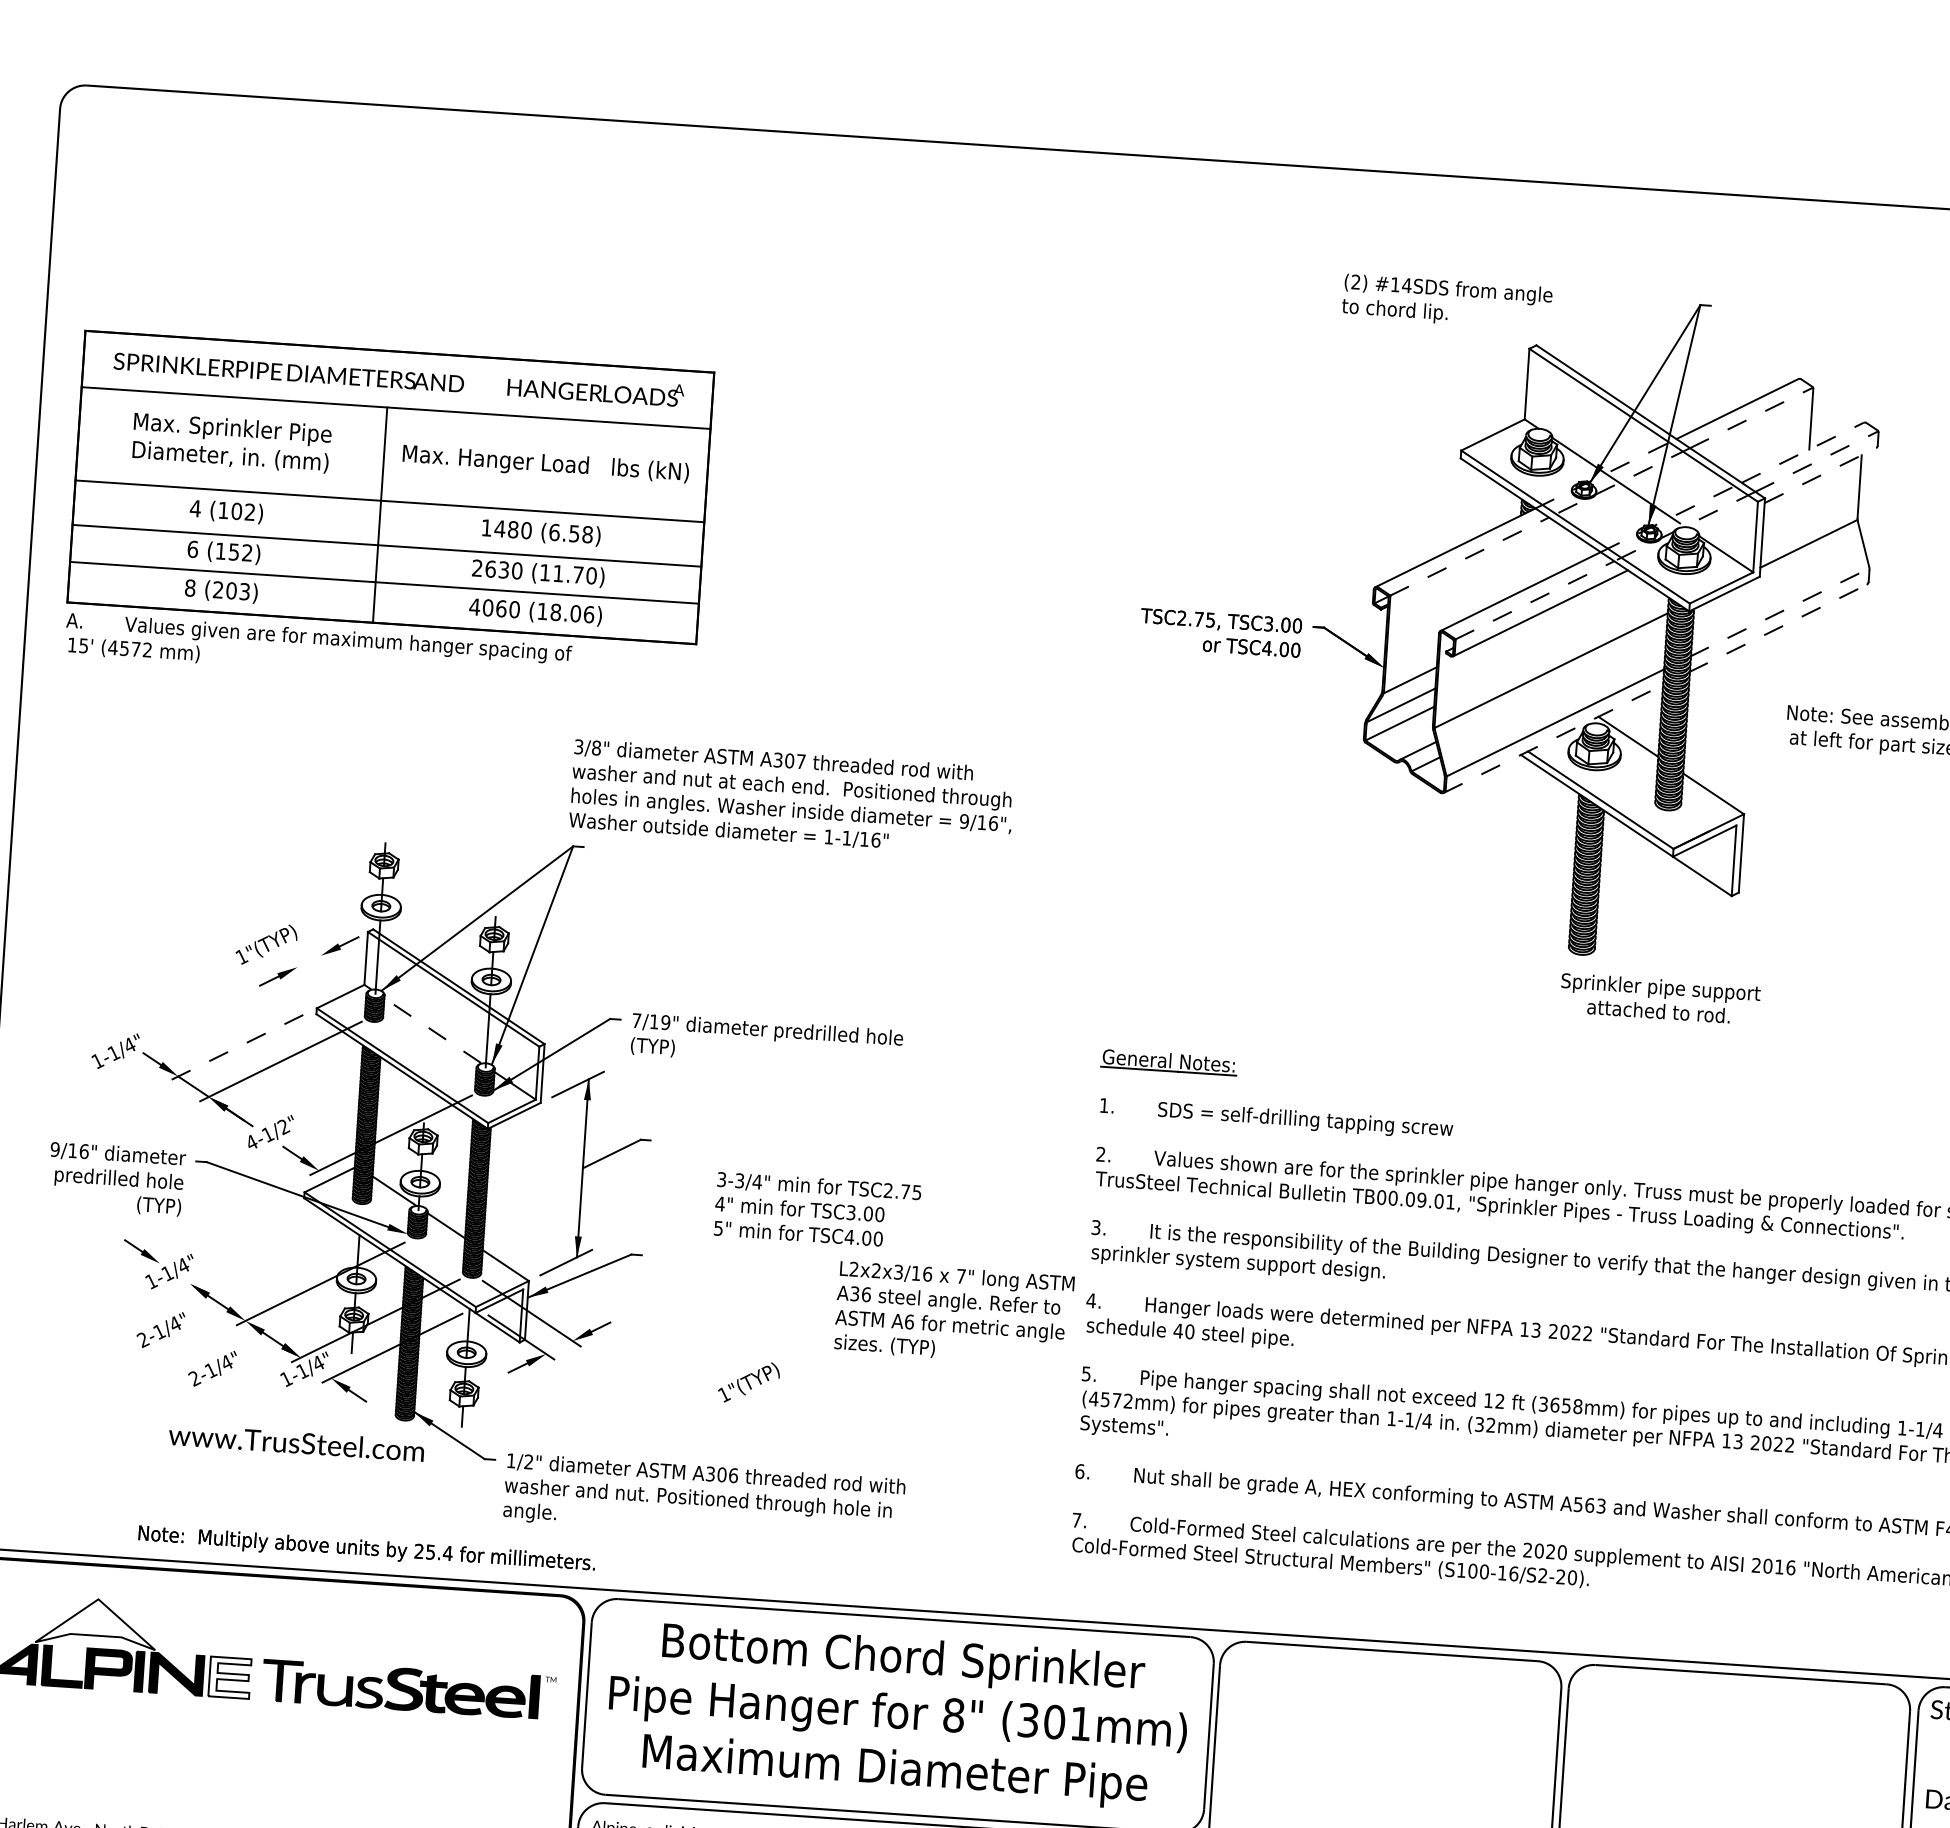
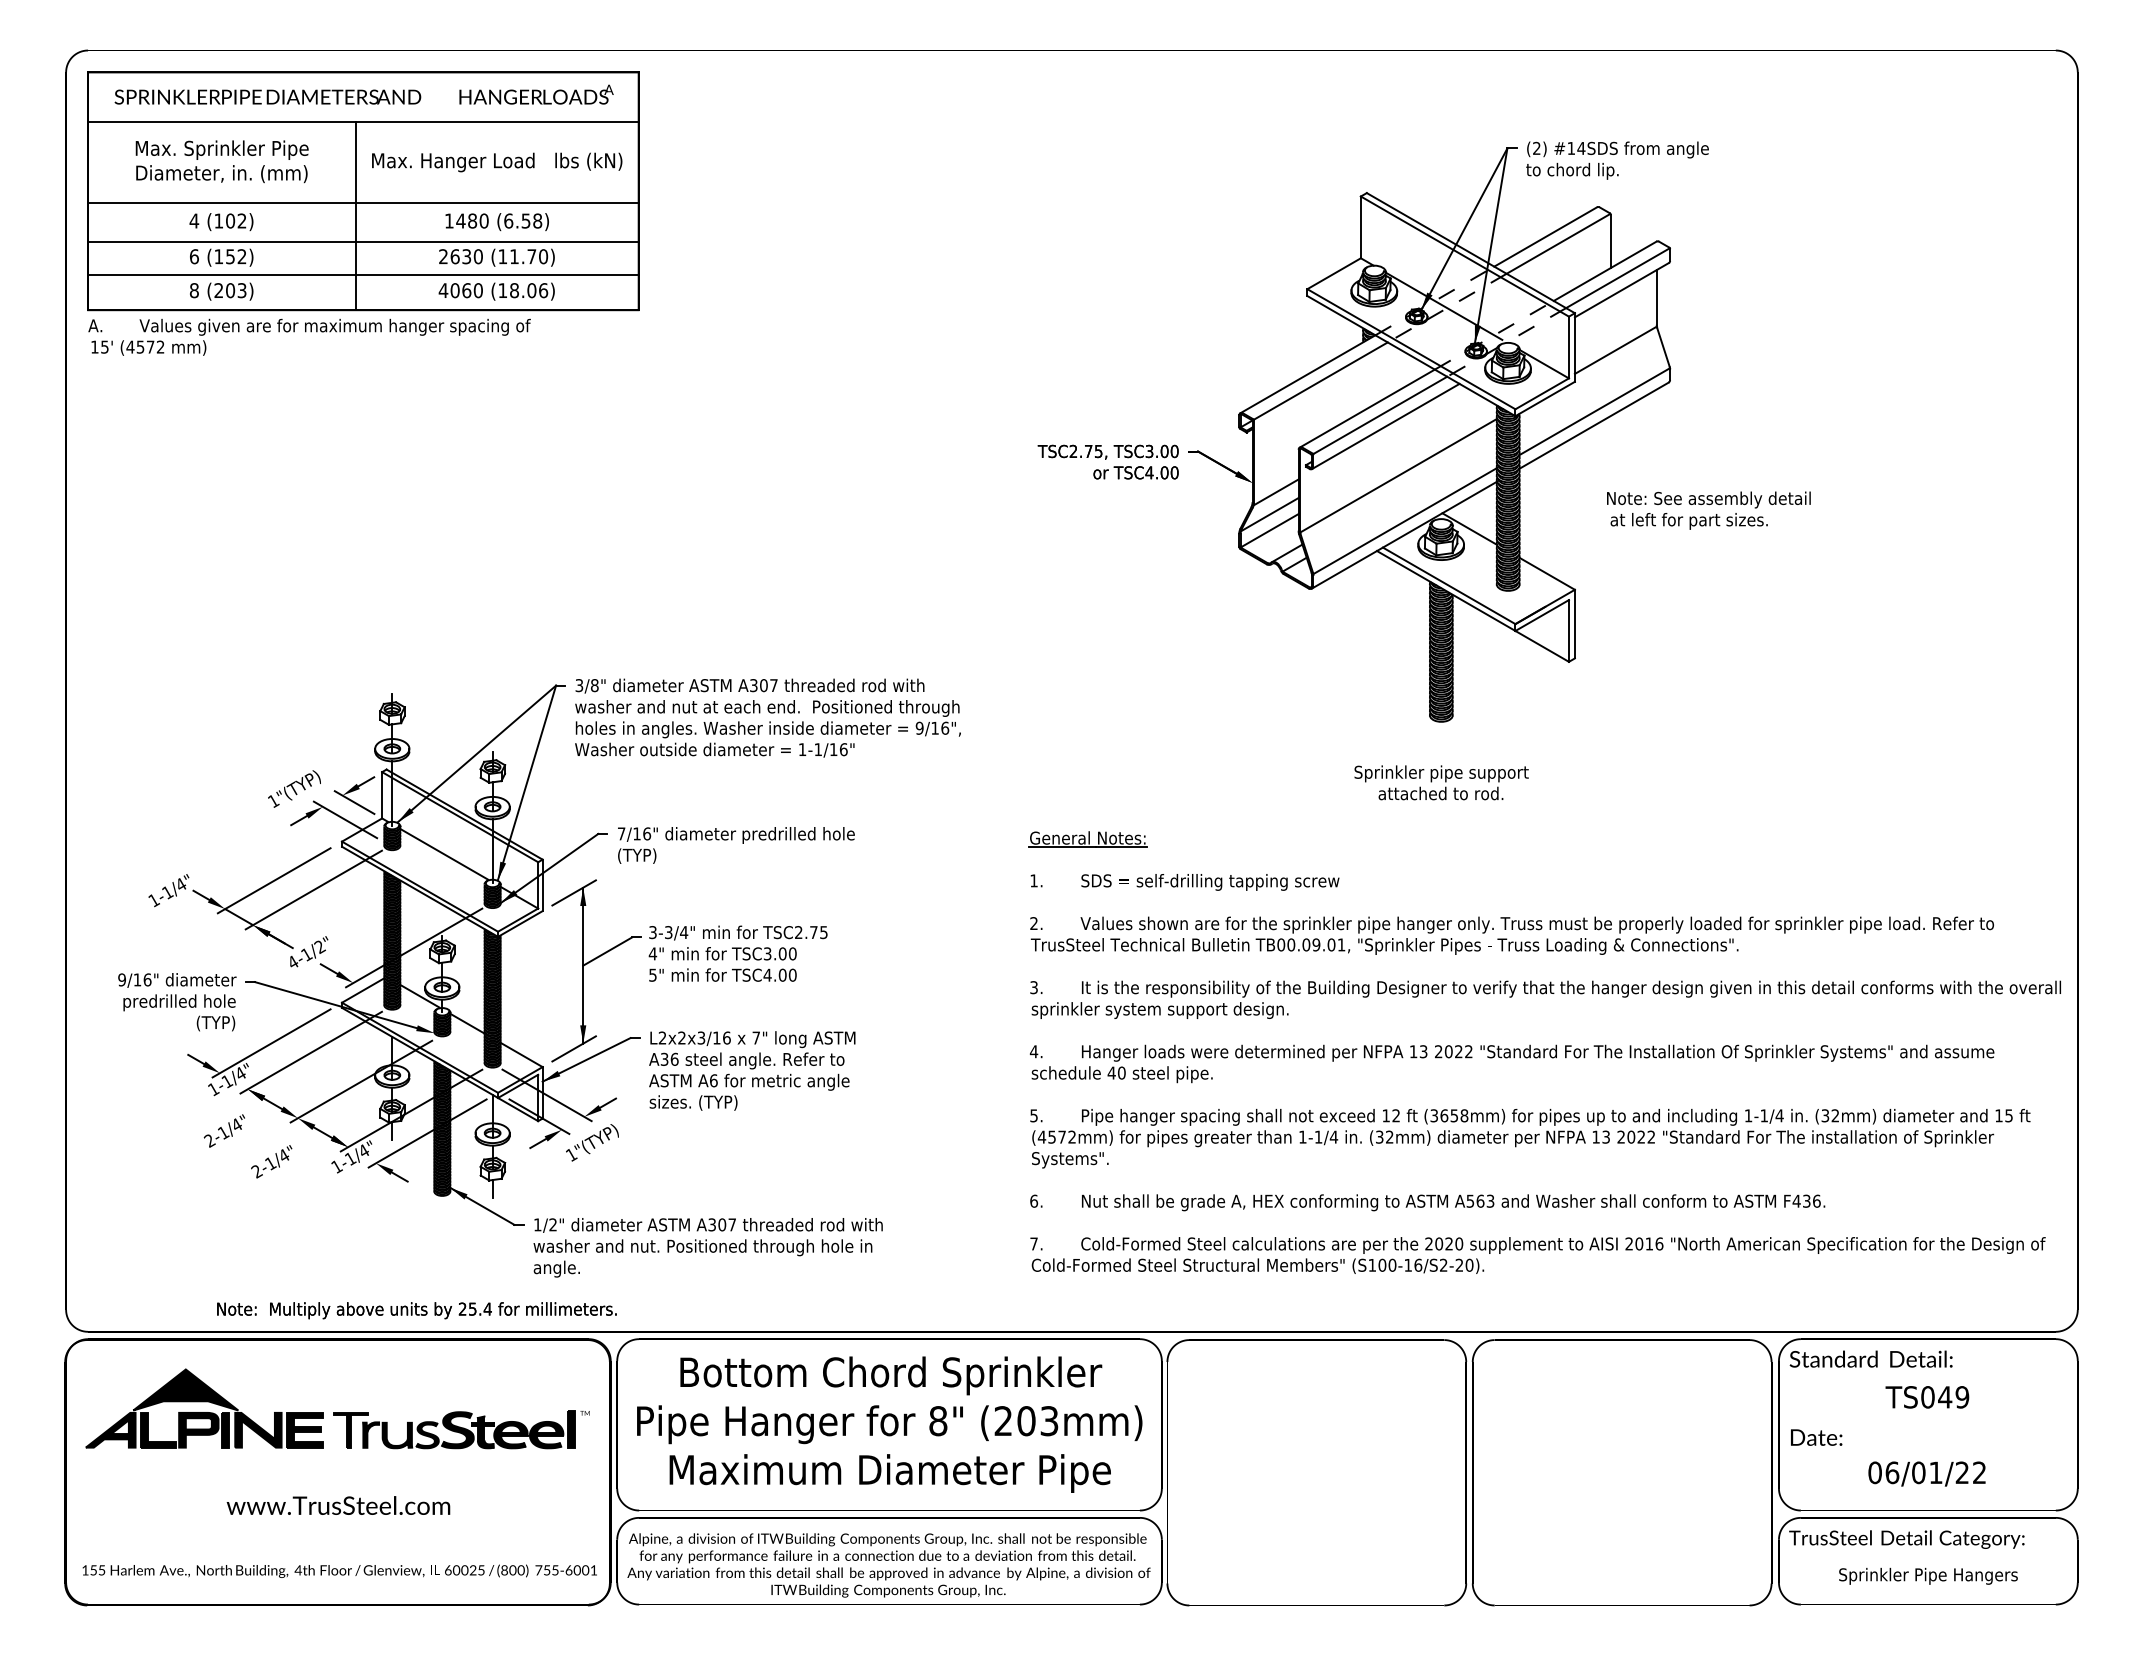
text: (1447, 302) -> (1617, 160), moved
line: (1751, 417) -> (1558, 243), dashed -> solid
line: (1803, 453) -> (1605, 271), dashed -> solid
line: (1816, 461) -> (1617, 278), dashed -> solid
line: (1821, 474) -> (1622, 289), dashed -> solid
part: (389, 512) -> (363, 213), moved
line: (1470, 555) -> (1321, 380), dashed -> solid
line: (1535, 600) -> (1380, 415), dashed -> solid
line: (1779, 612) -> (1594, 411), dashed -> solid
line: (1777, 628) -> (1593, 425), dashed -> solid
line: (1554, 738) -> (1405, 534), dashed -> solid
text: (791, 797) -> (767, 717), moved
line: (334, 964) -> (354, 802), added
line: (322, 983) -> (345, 819), added
text: (1660, 998) -> (1441, 782), moved
text: (666, 1022) -> (647, 833), 7/19" -> 7/16"
line: (432, 1030) -> (444, 854), dashed -> solid
line: (235, 1048) -> (273, 881), dashed -> solid
text: (816, 1210) -> (737, 953), moved
line: (220, 1233) -> (271, 1043), added
line: (264, 1246) -> (310, 1052), added
text: (954, 1313) -> (752, 1070), moved
text: (749, 1382) -> (592, 1142), moved
text: (296, 1442) -> (338, 1505), moved
text: (733, 1475) -> (732, 1224), A306 -> A307
fill: (96, 1622) -> (185, 1389), added
fill: (229, 1676) -> (304, 1429), added
text: (1054, 1722) -> (1026, 1421), (301mm) -> (203mm)

